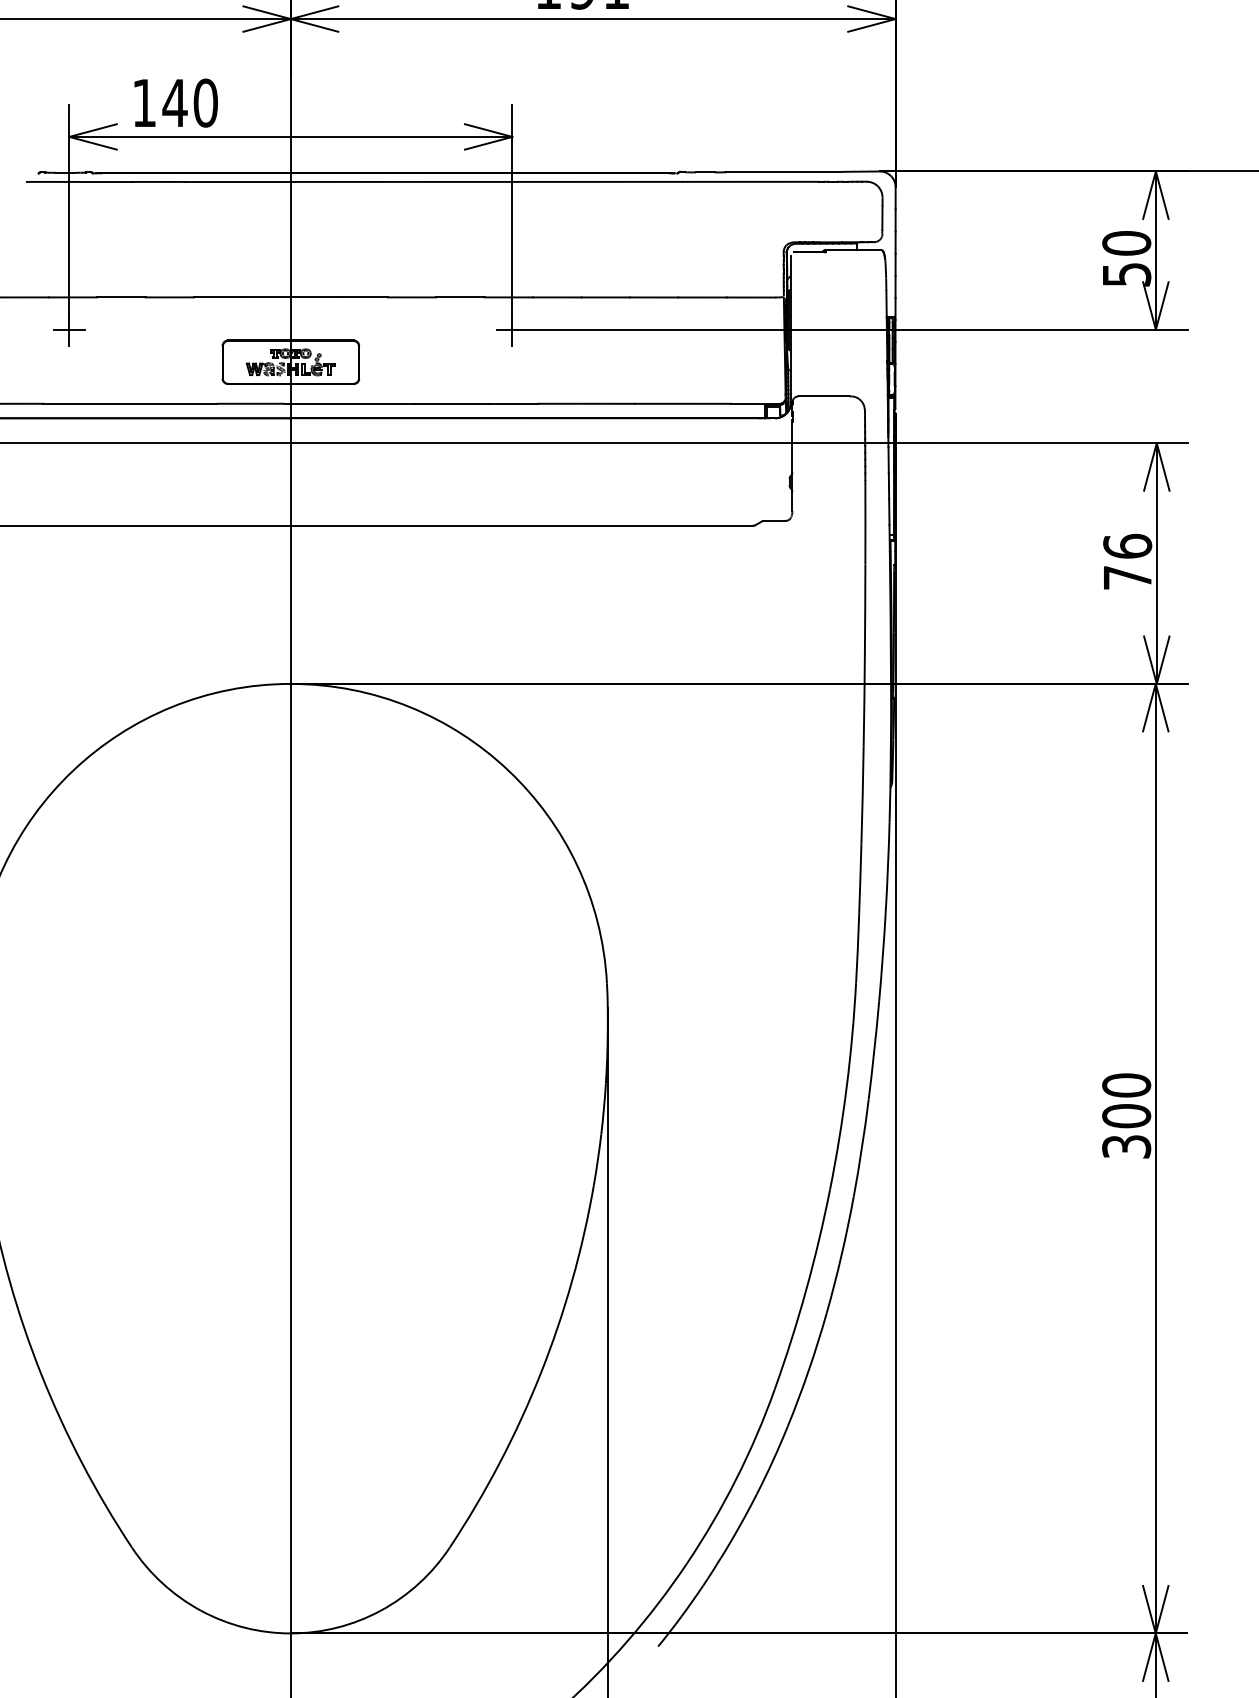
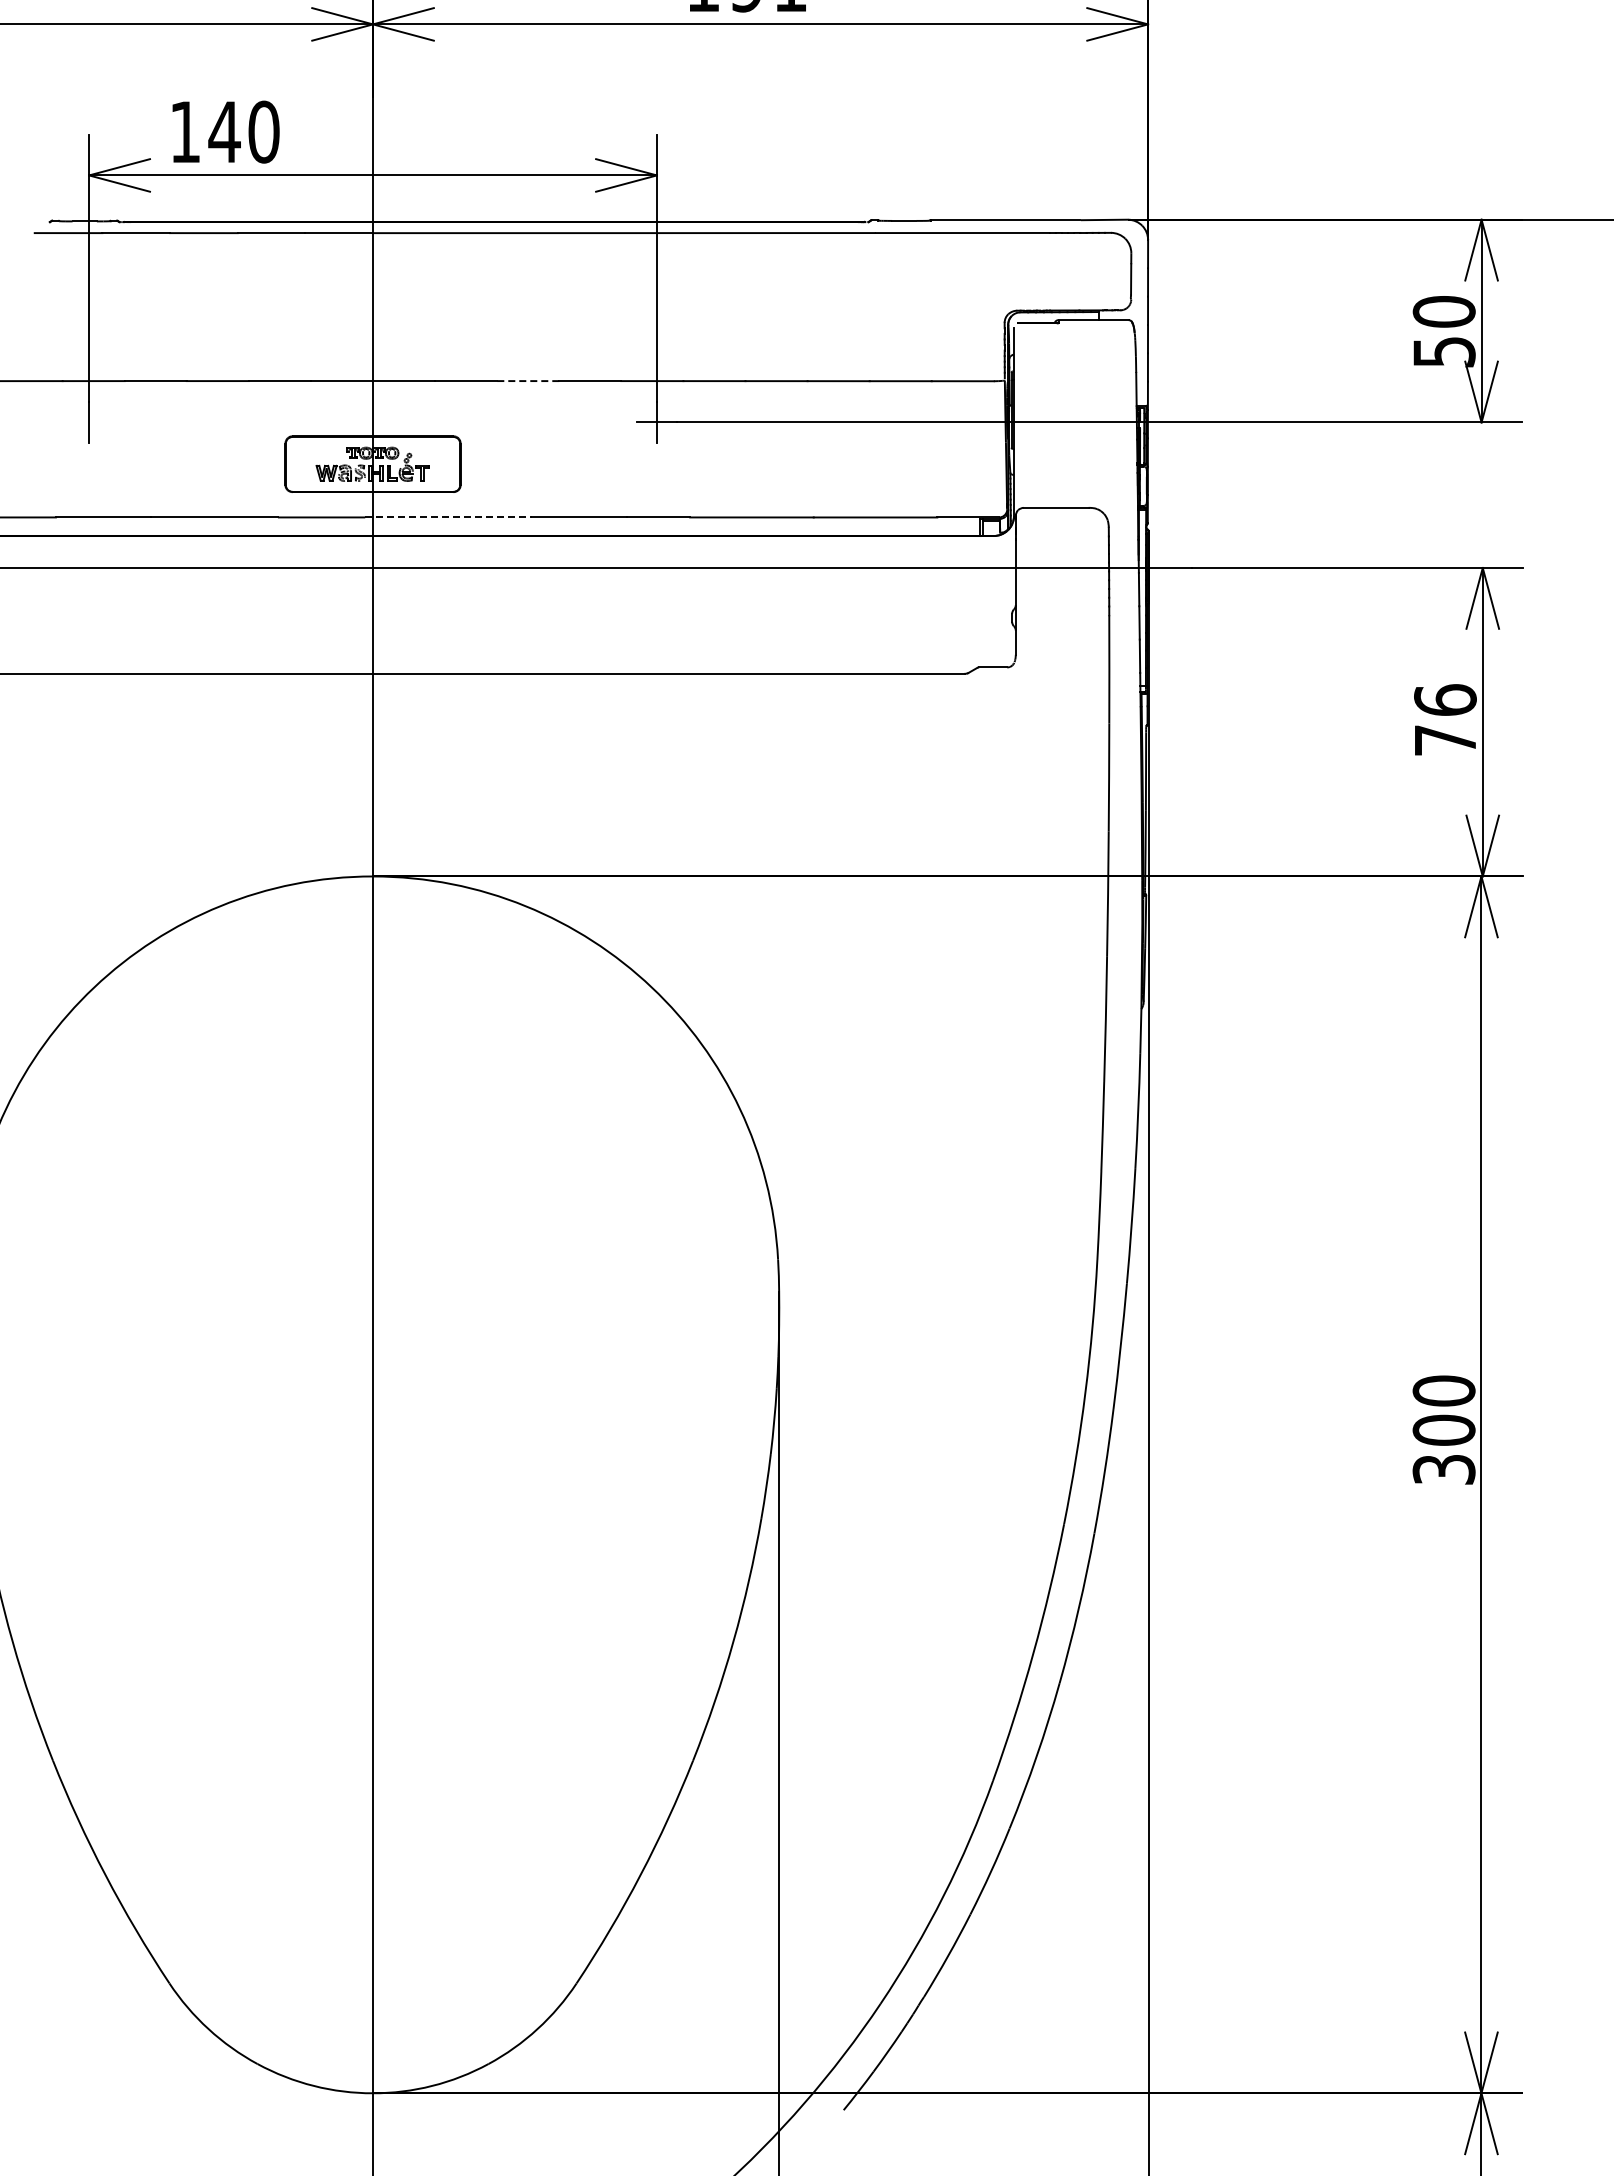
line: (411, 297) -> (527, 381), solid -> dashed
line: (68, 329) -> (88, 422), removed
line: (349, 403) -> (448, 517), solid -> dashed

